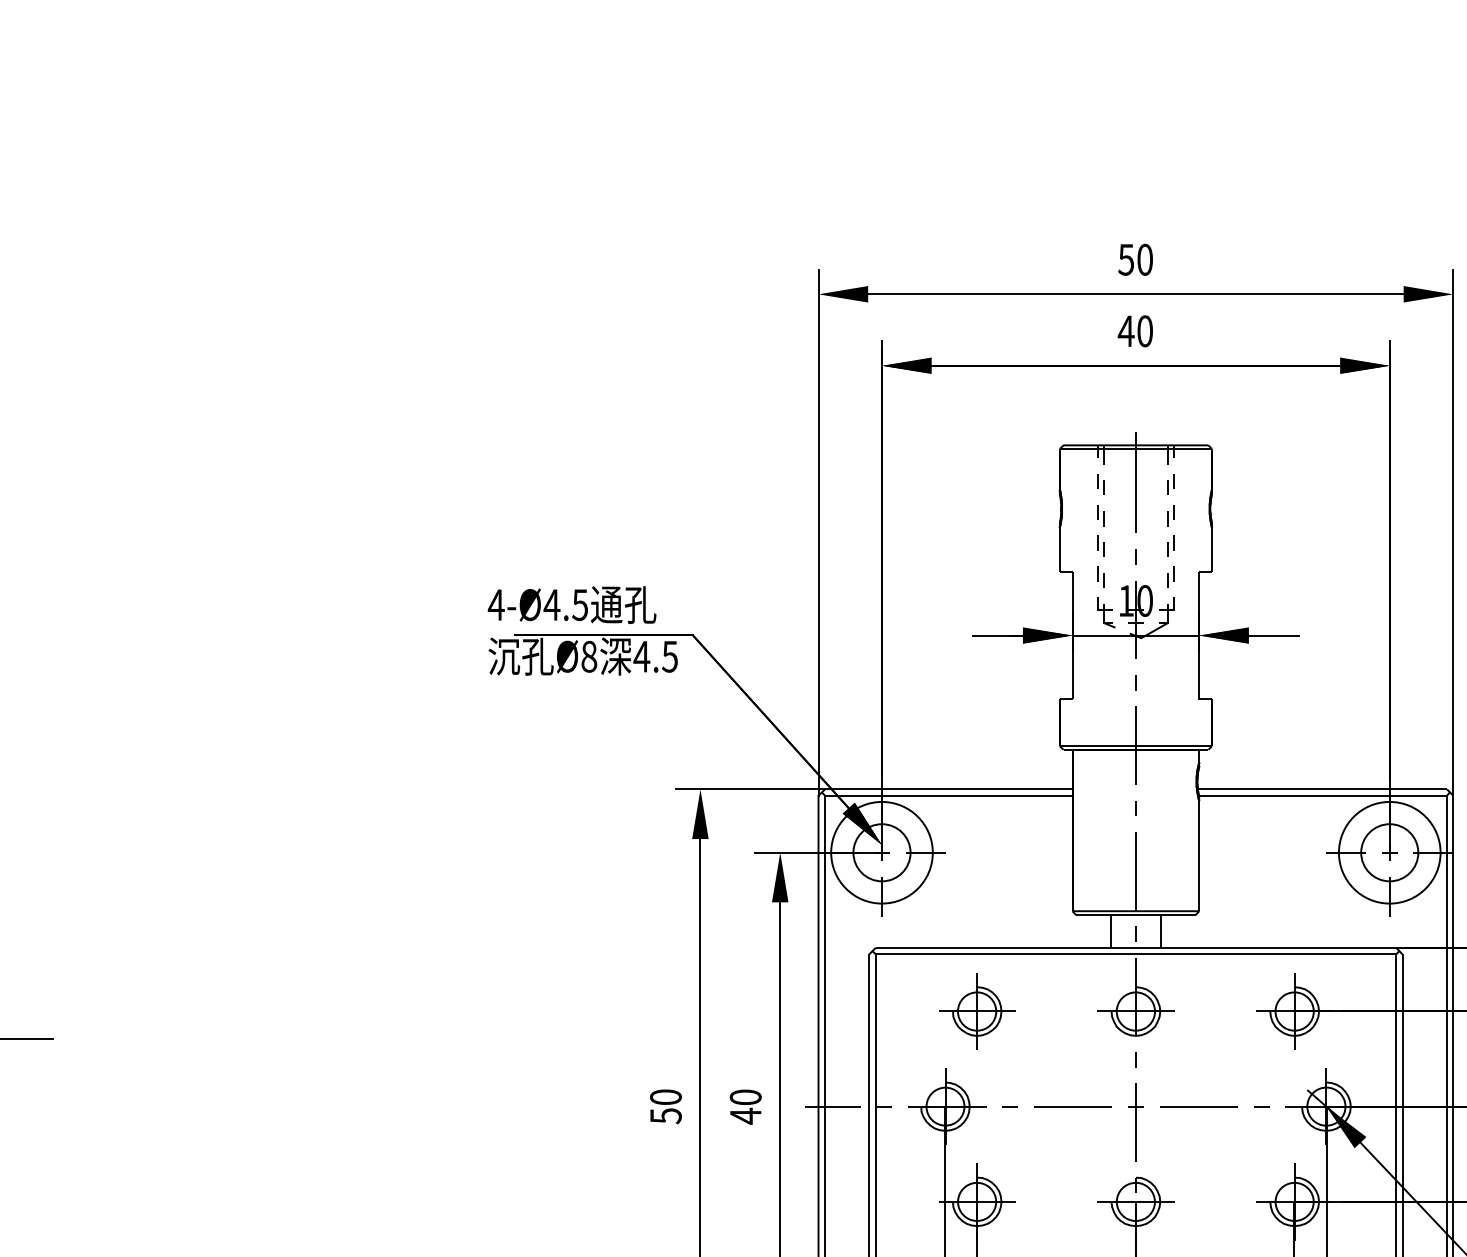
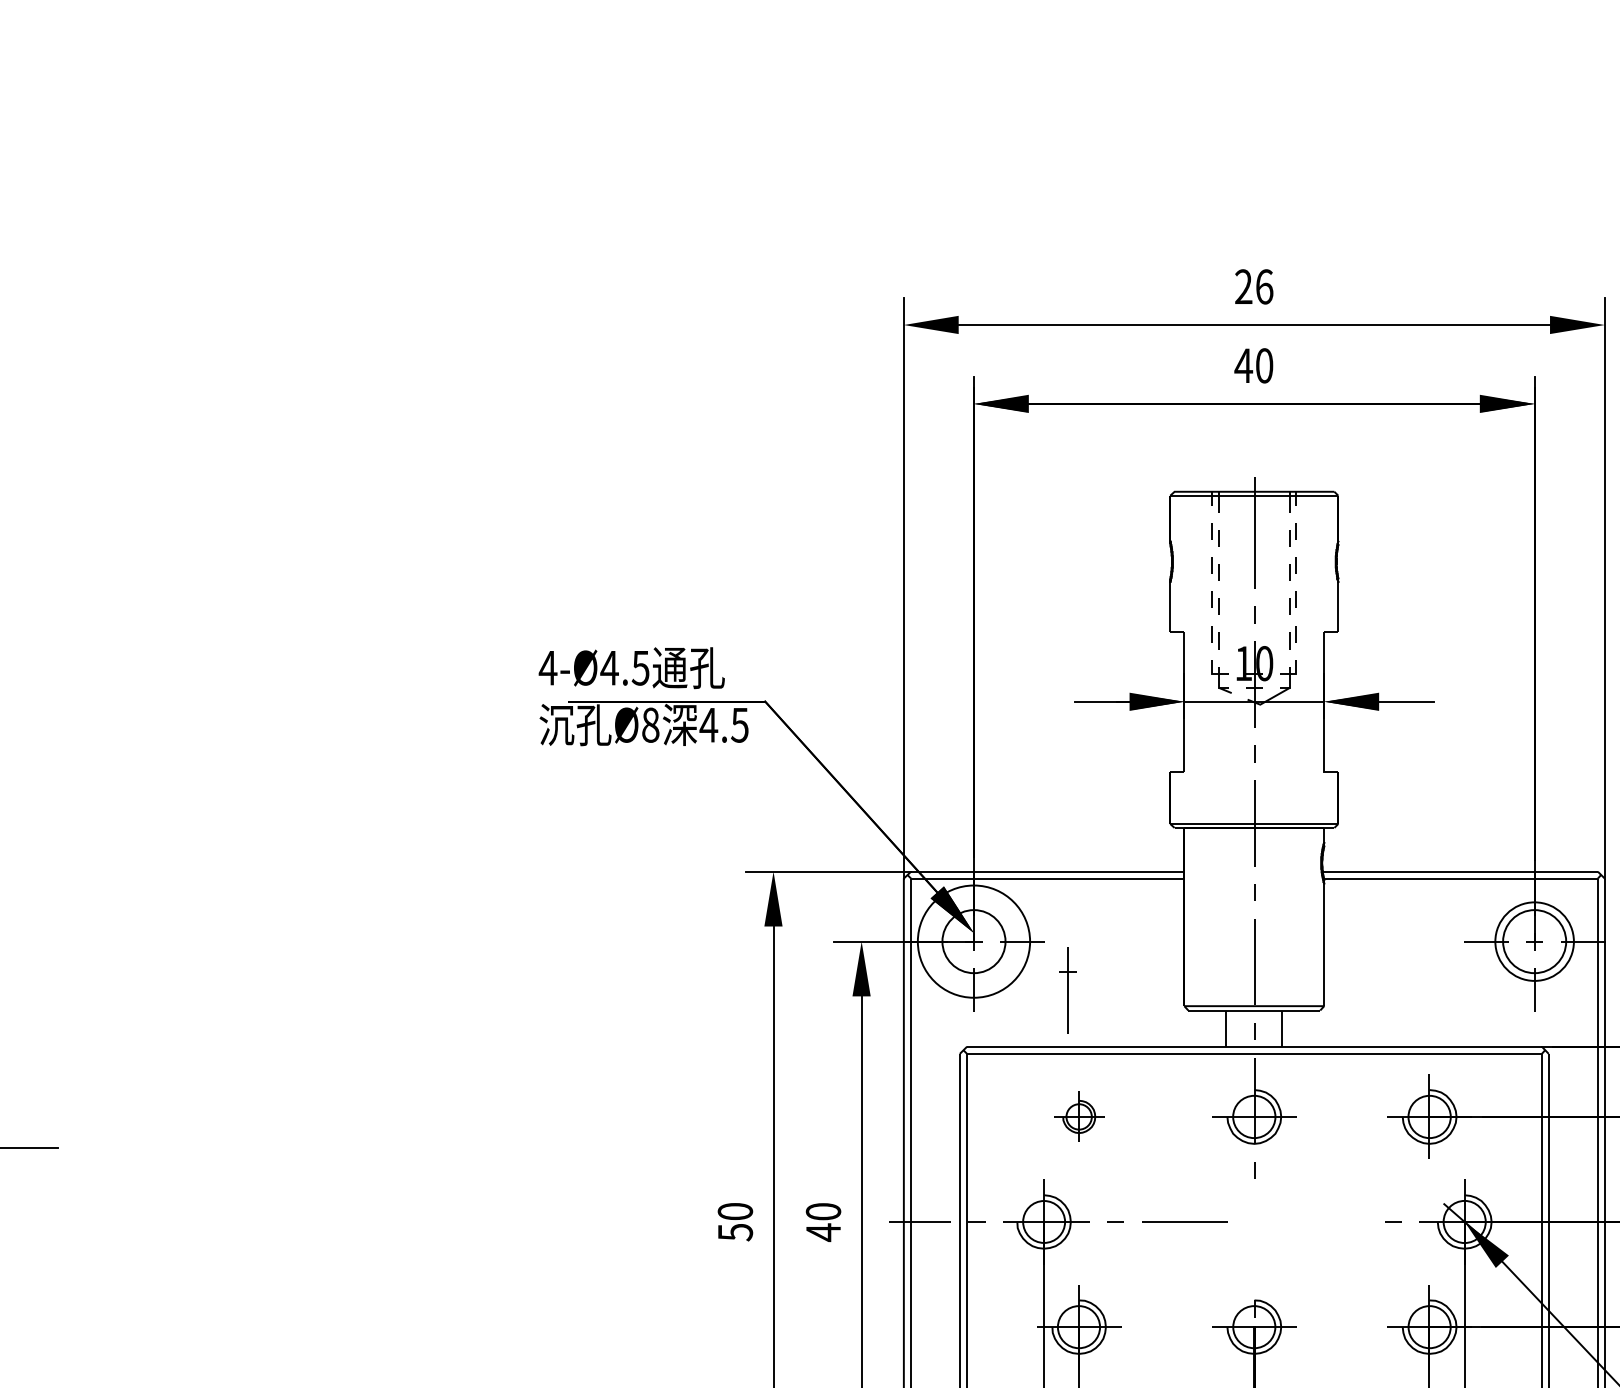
text: (1135, 259) -> (1253, 286), 50 -> 26
circle: (1389, 852) -> (1534, 941), size x0.7
part: (977, 1011) -> (1079, 1116), size x0.6
line: (1198, 1106) -> (1323, 1221), removed
part: (1135, 1122) -> (1067, 989), moved

